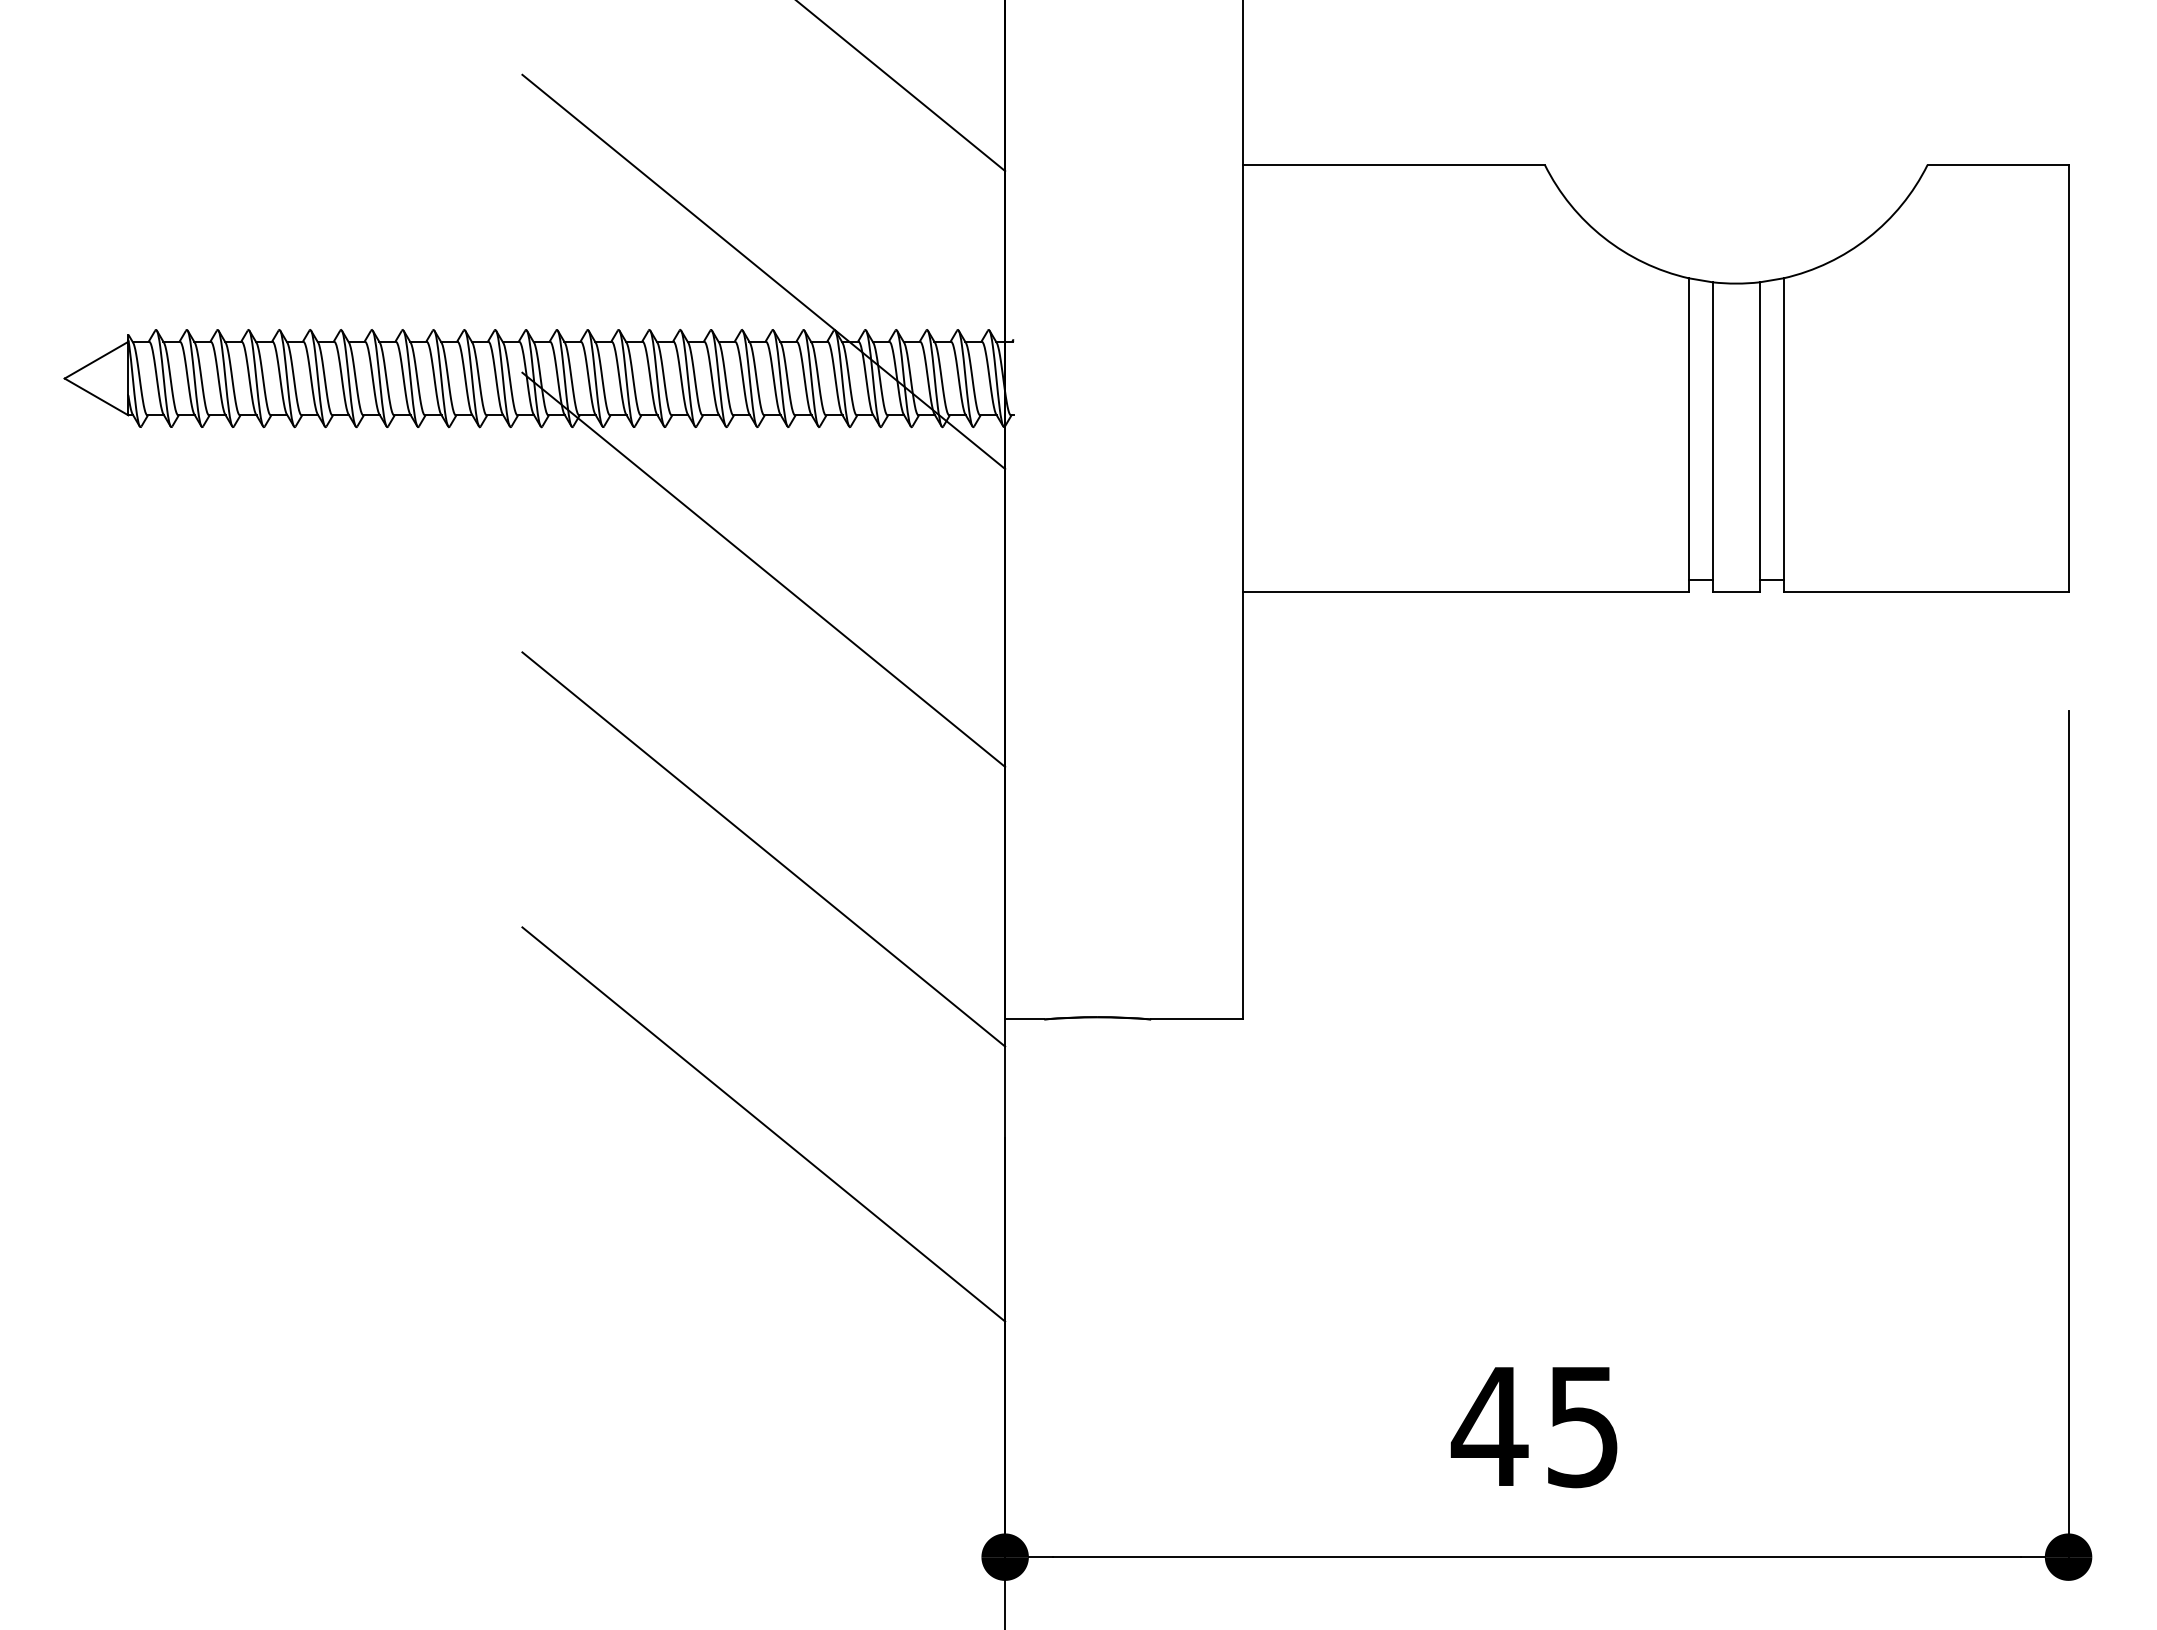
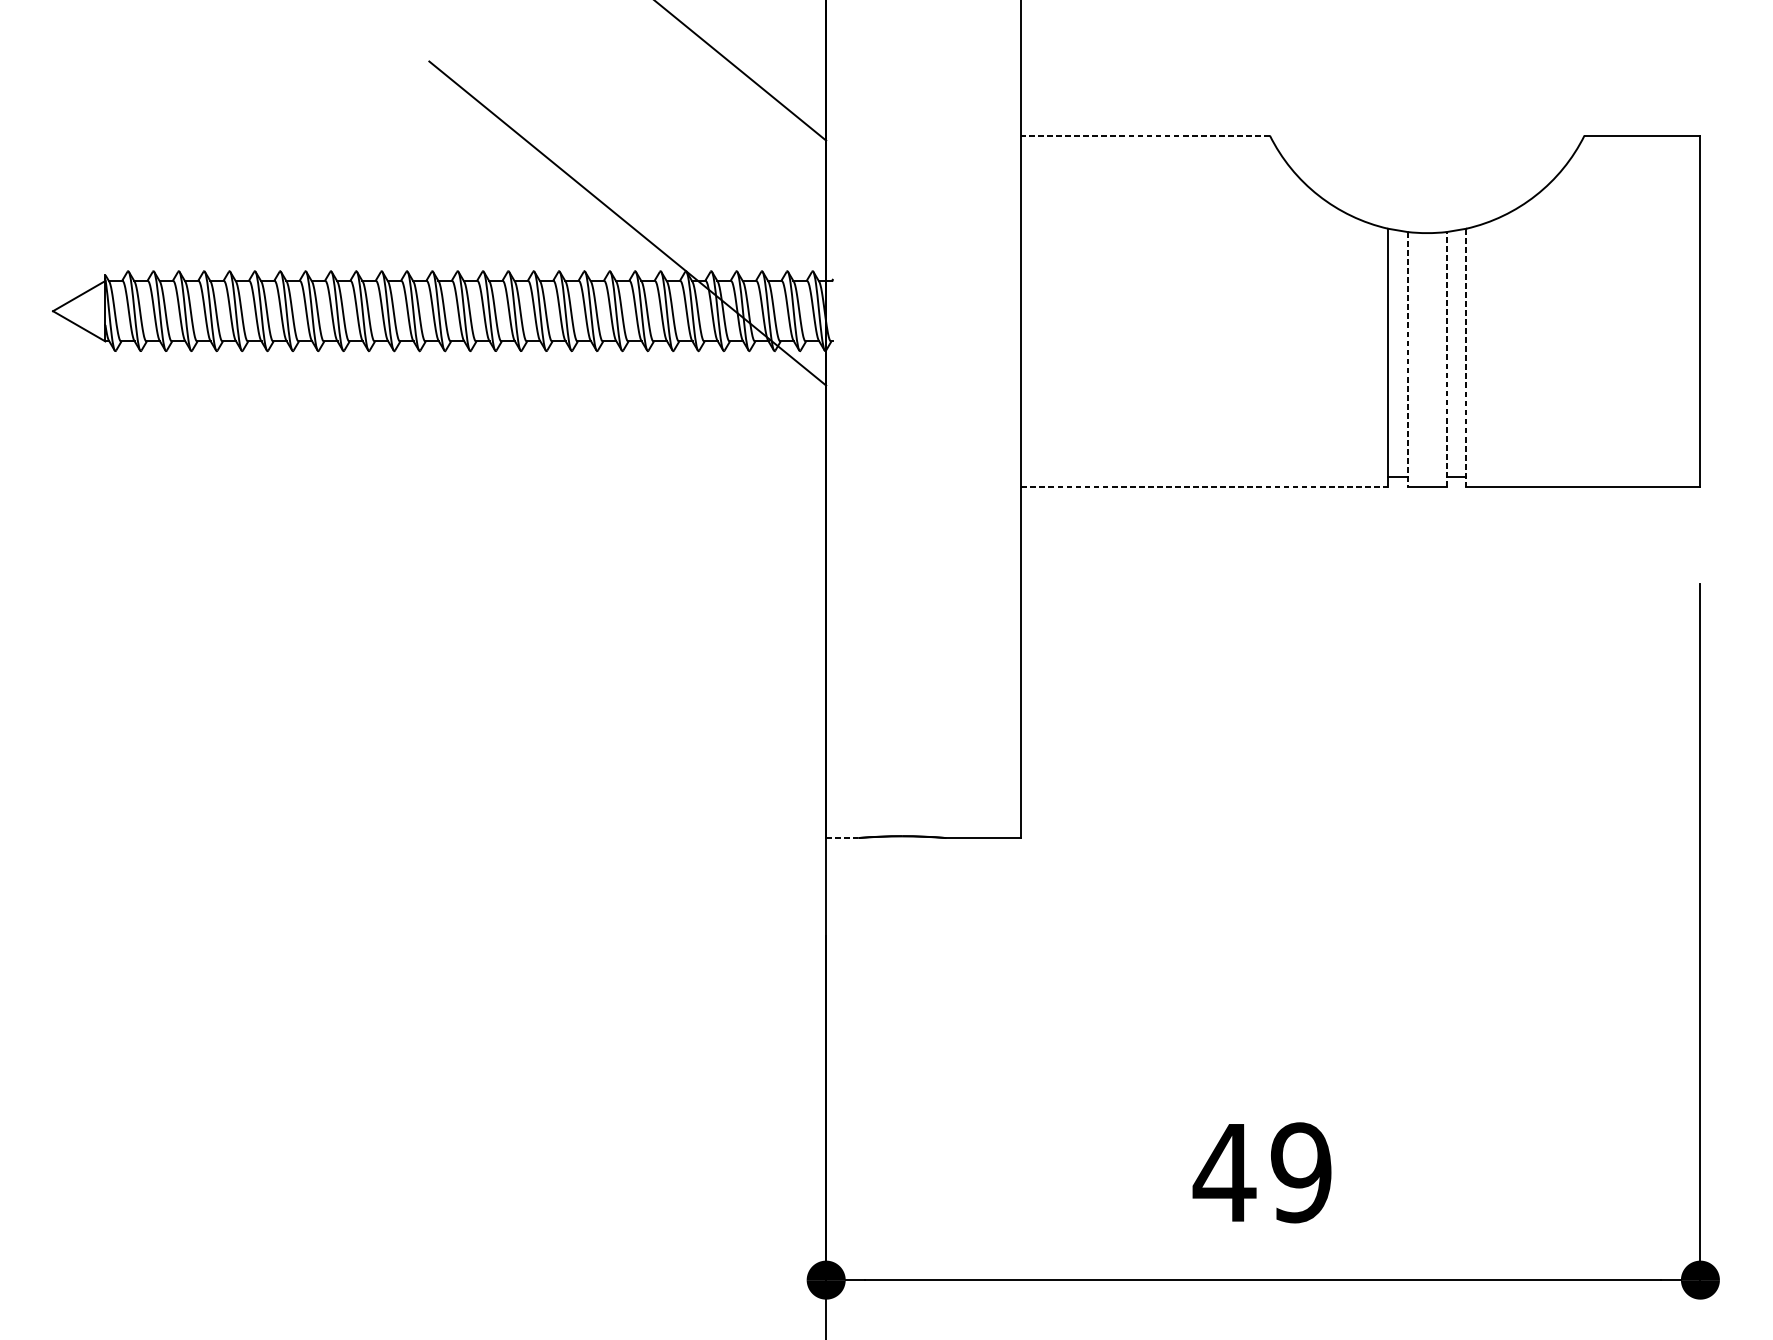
line: (1393, 164) -> (1145, 135), solid -> dashed
line: (1783, 435) -> (1466, 358), solid -> dashed
line: (1712, 437) -> (1407, 359), solid -> dashed
line: (1759, 437) -> (1446, 359), solid -> dashed
line: (763, 569) -> (627, 468), removed
line: (1466, 592) -> (1205, 487), solid -> dashed
line: (763, 849) -> (627, 698), removed
line: (1024, 1019) -> (842, 838), solid -> dashed
line: (763, 1124) -> (627, 924), removed
text: (1582, 1426) -> (1300, 1172), 45 -> 49

